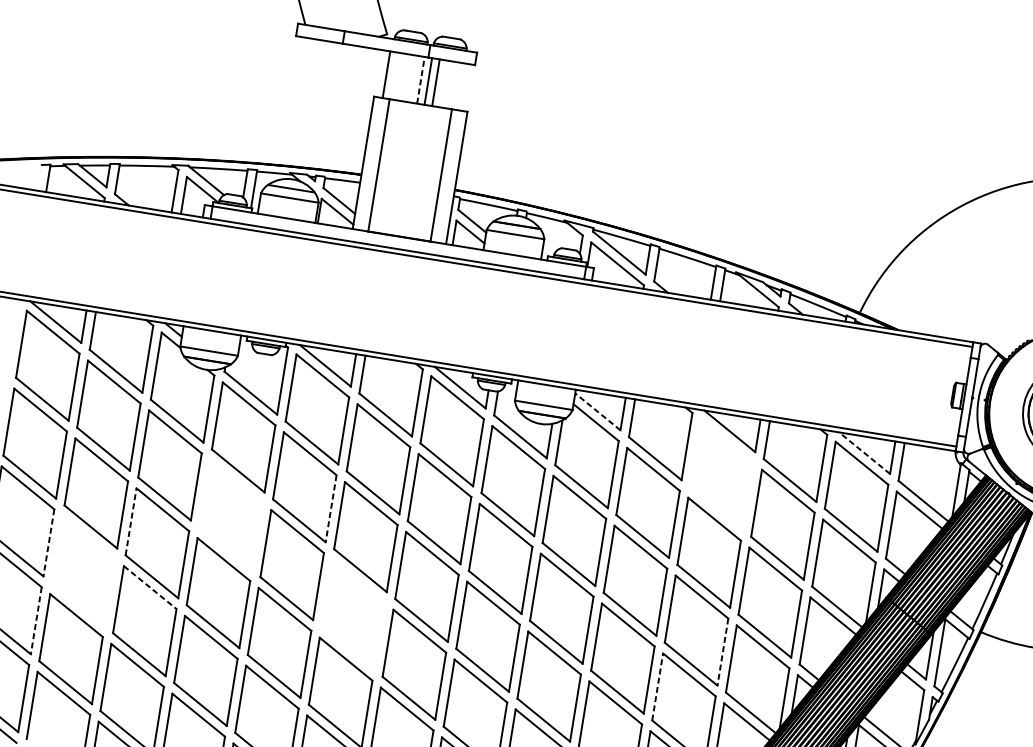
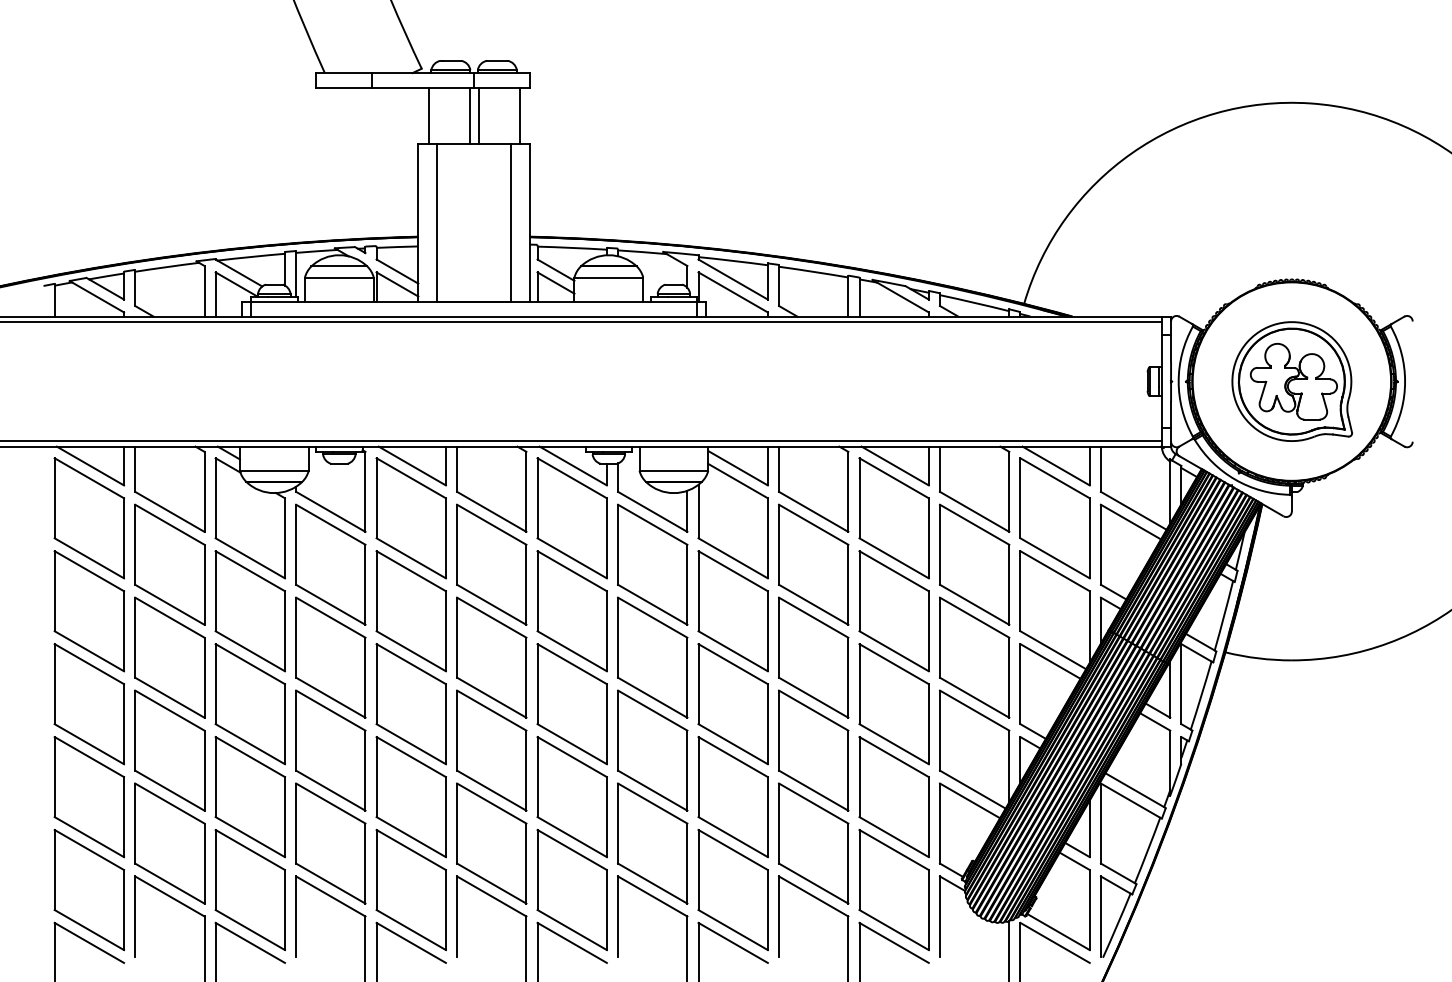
line: (420, 80) -> (469, 115), dashed -> solid
line: (435, 82) -> (519, 115), moved
line: (597, 411) -> (737, 467), dashed -> solid
line: (864, 453) -> (1056, 466), dashed -> solid
part: (721, 475) -> (893, 518), added
line: (330, 508) -> (445, 631), dashed -> solid
part: (230, 515) -> (330, 657), added
line: (131, 521) -> (215, 683), dashed -> solid
line: (49, 543) -> (124, 724), dashed -> solid
part: (83, 571) -> (169, 750), added
line: (150, 587) -> (250, 757), dashed -> solid
part: (353, 614) -> (491, 750), added
line: (36, 621) -> (124, 817), dashed -> solid
line: (722, 652) -> (928, 724), dashed -> solid
line: (657, 686) -> (859, 776), dashed -> solid

